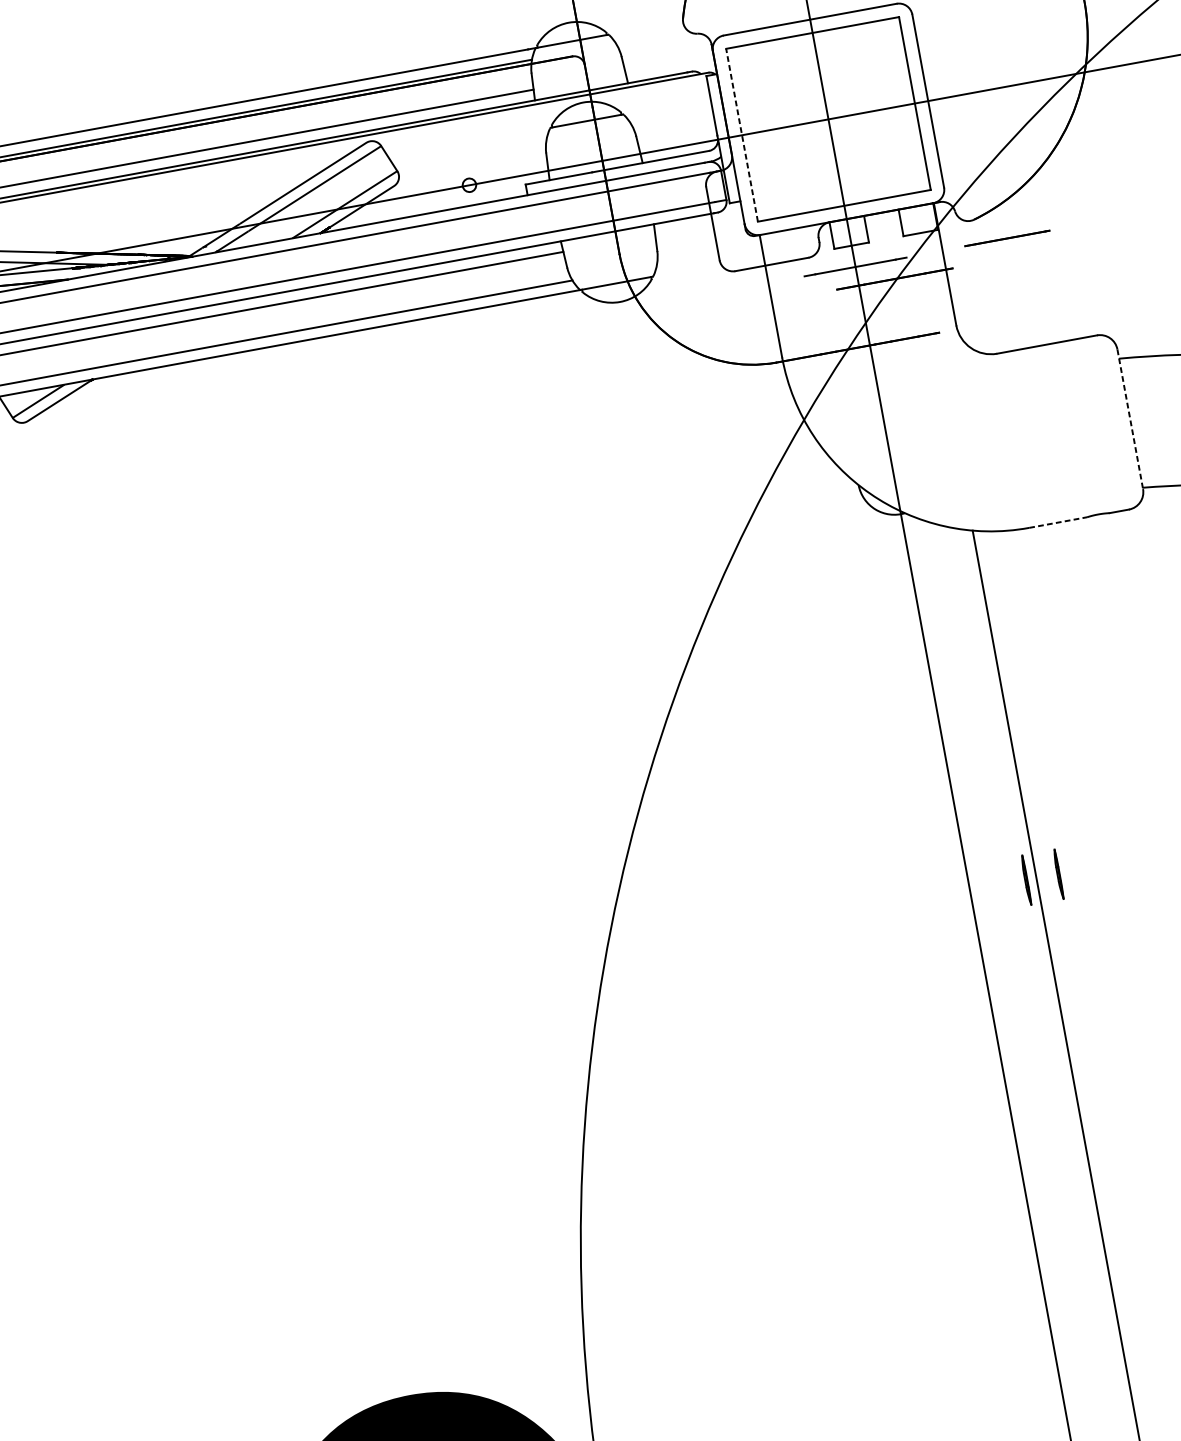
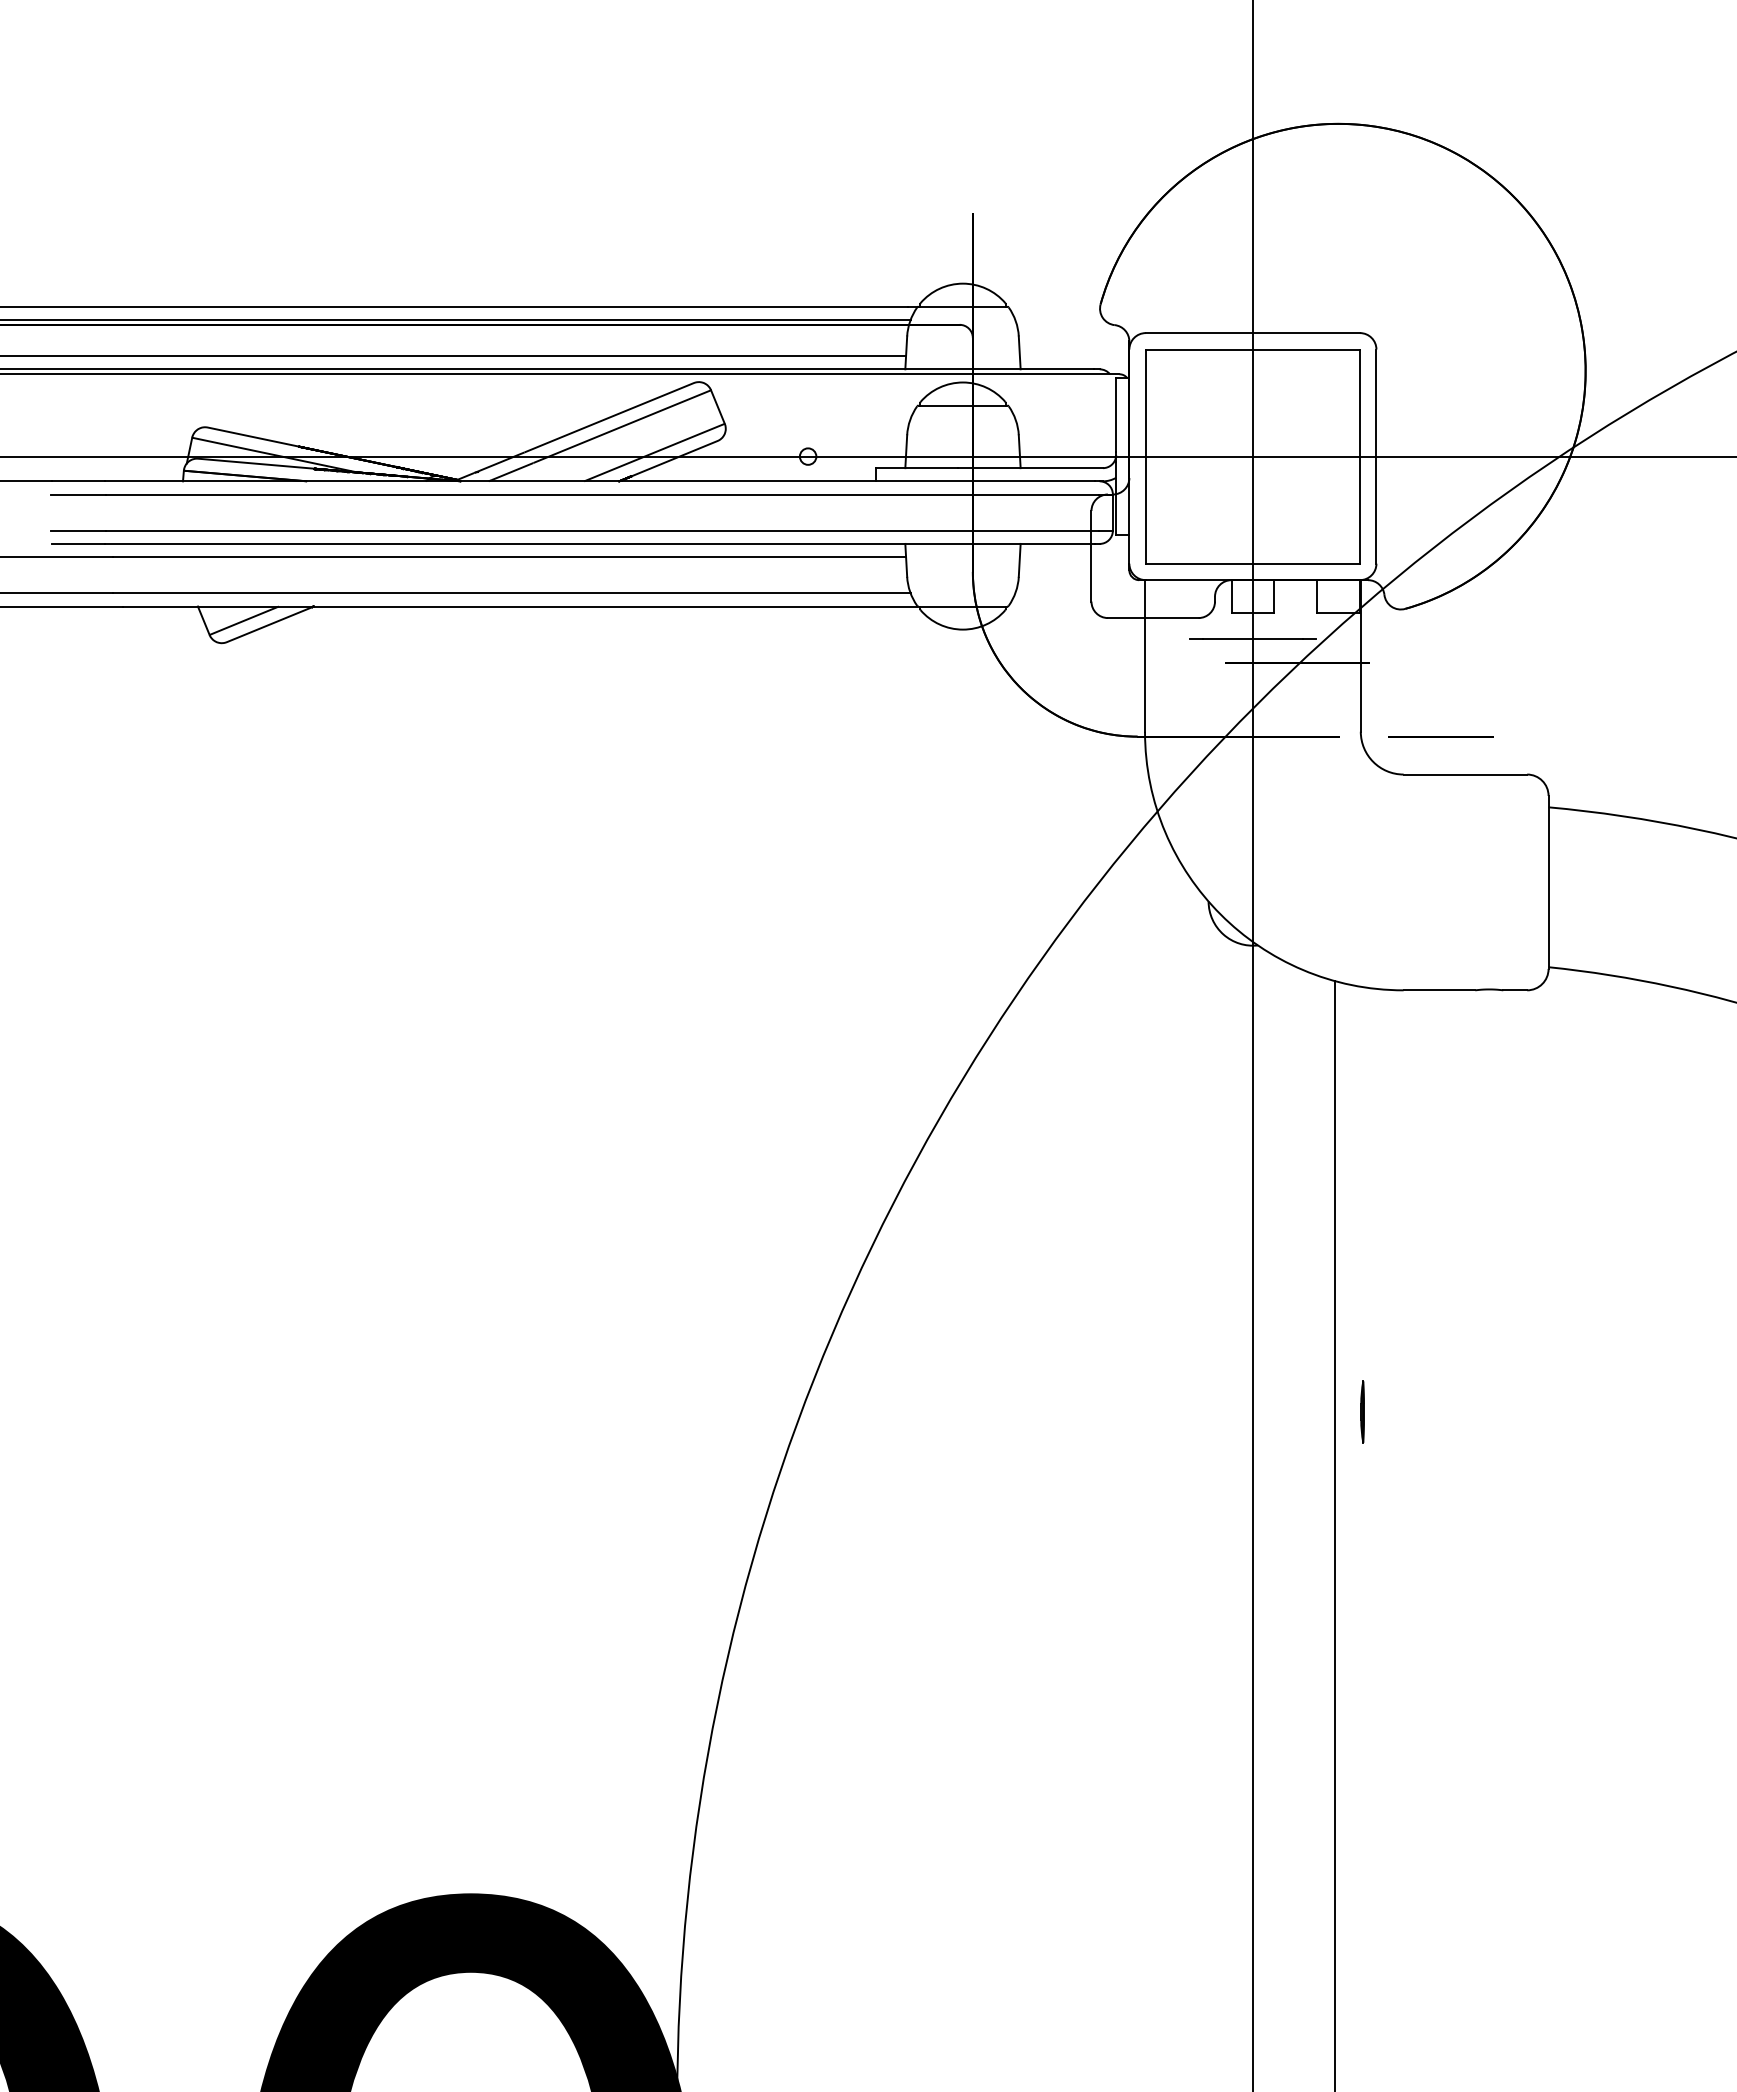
line: (741, 135) -> (1145, 456), dashed -> solid
line: (1006, 238) -> (1440, 736), moved
line: (1130, 419) -> (1548, 882), dashed -> solid
line: (1058, 522) -> (1439, 990), dashed -> solid
line: (1026, 879) -> (1322, 1411), removed

